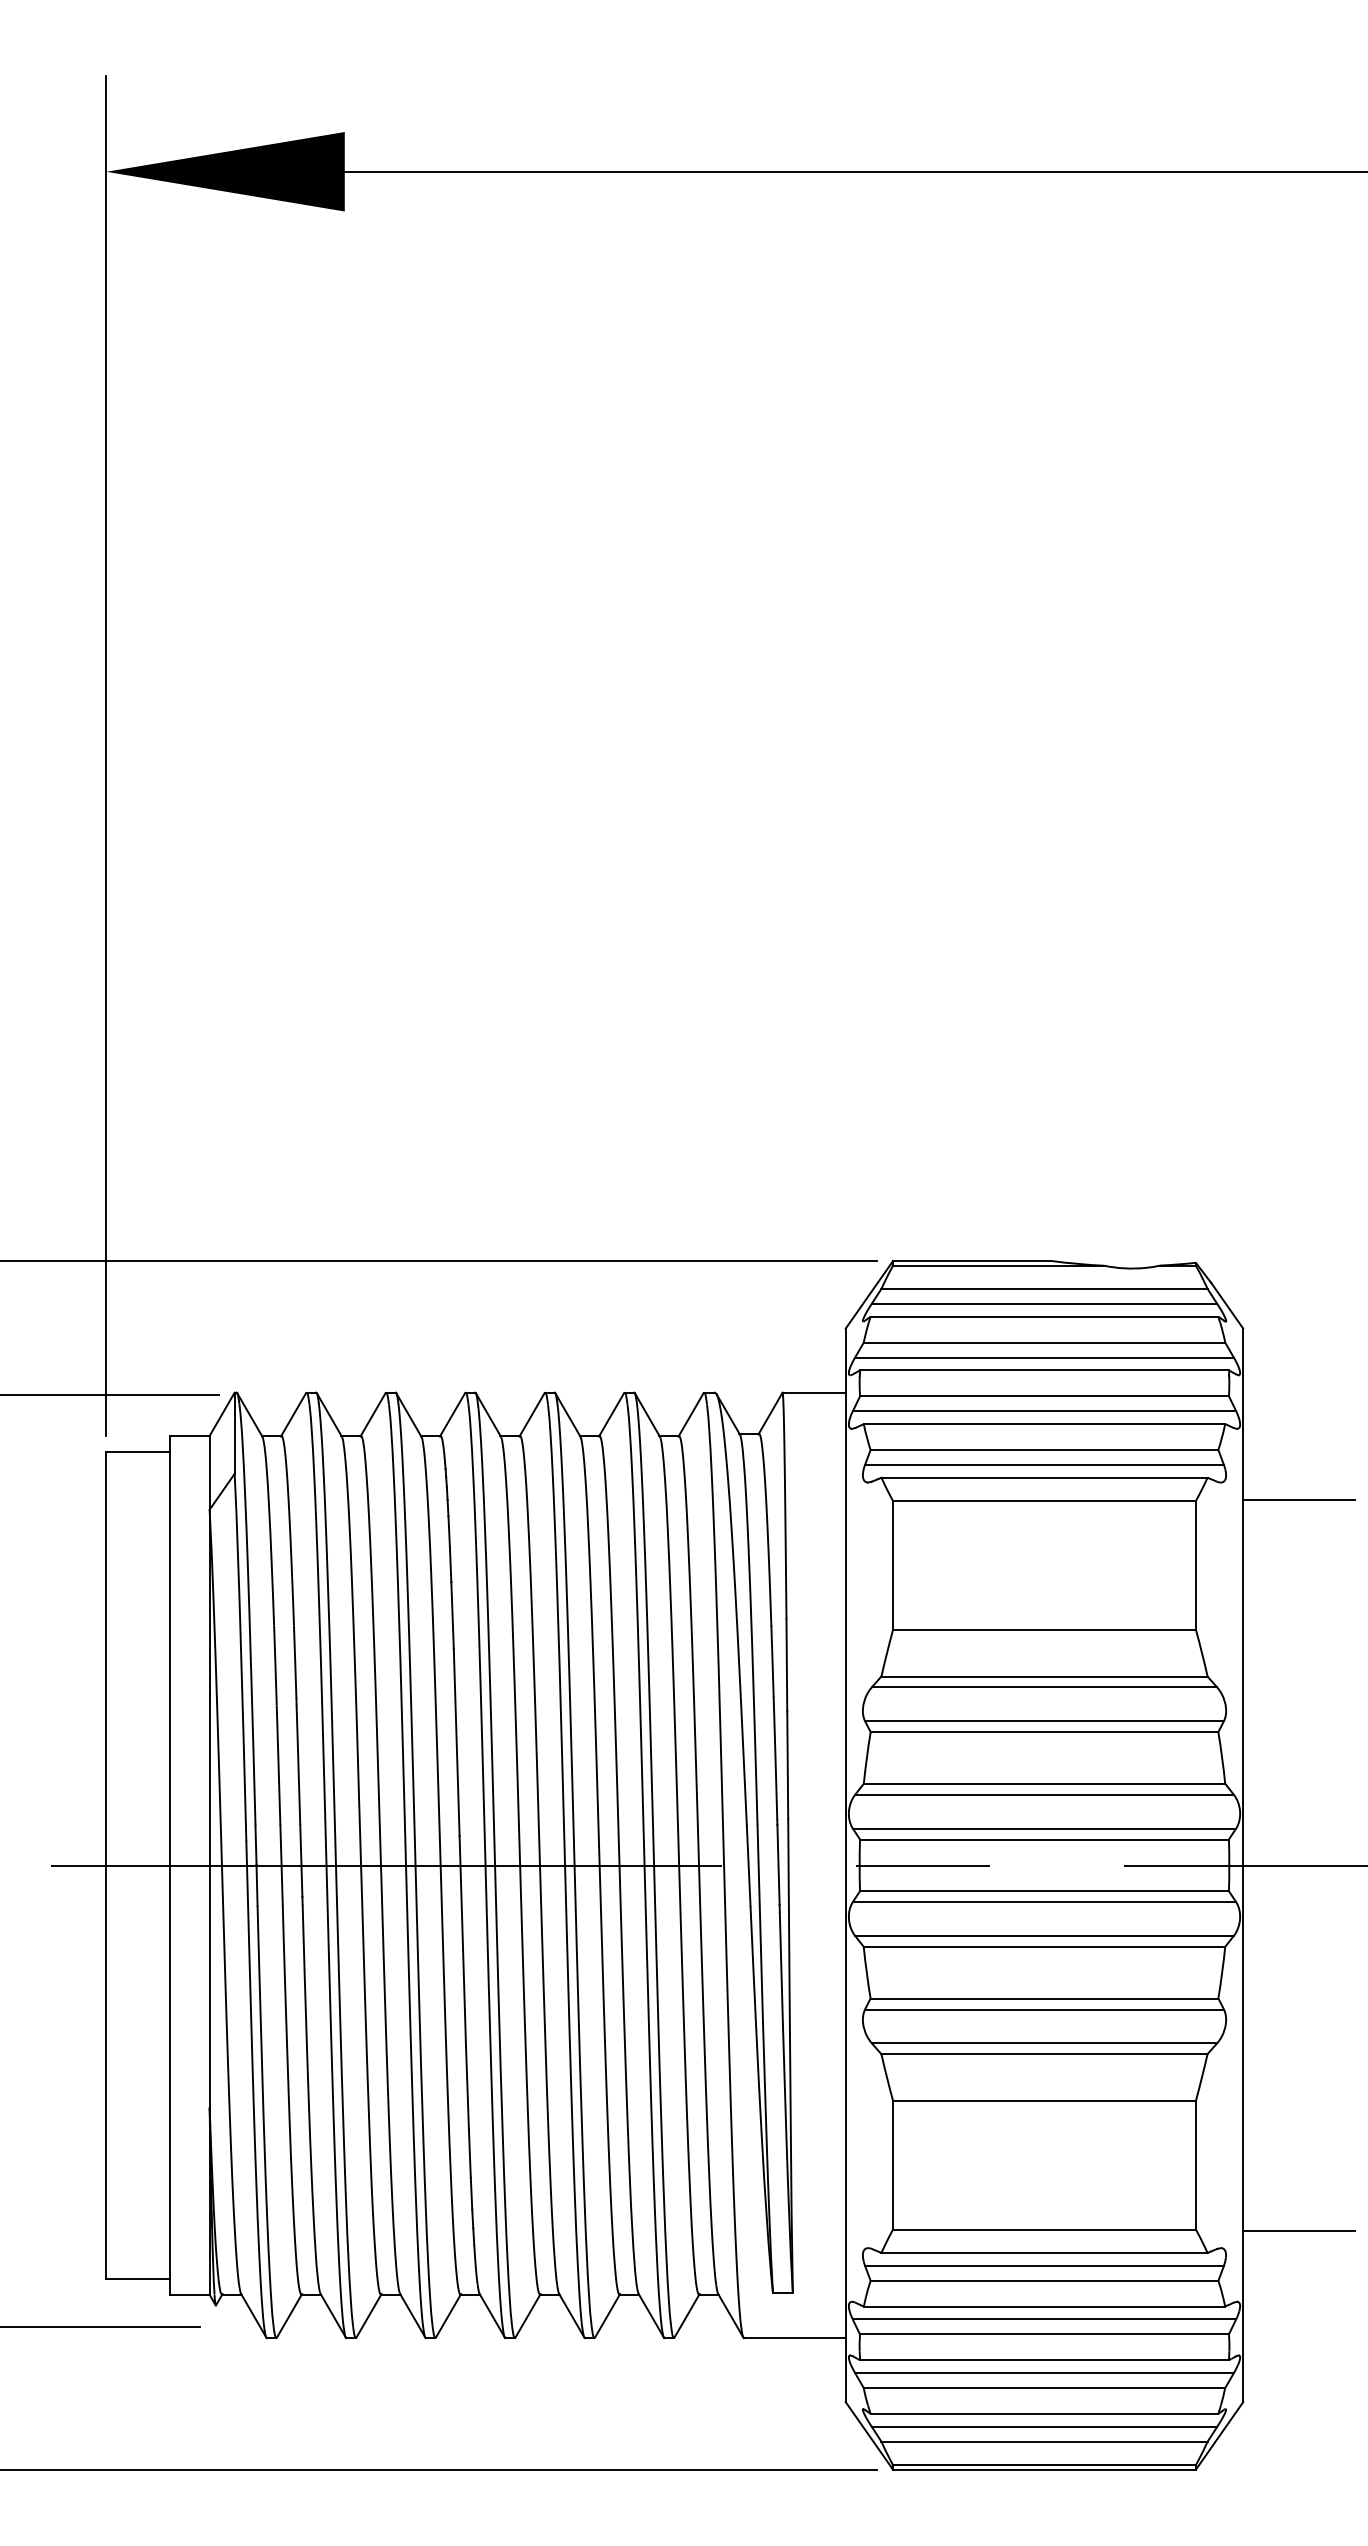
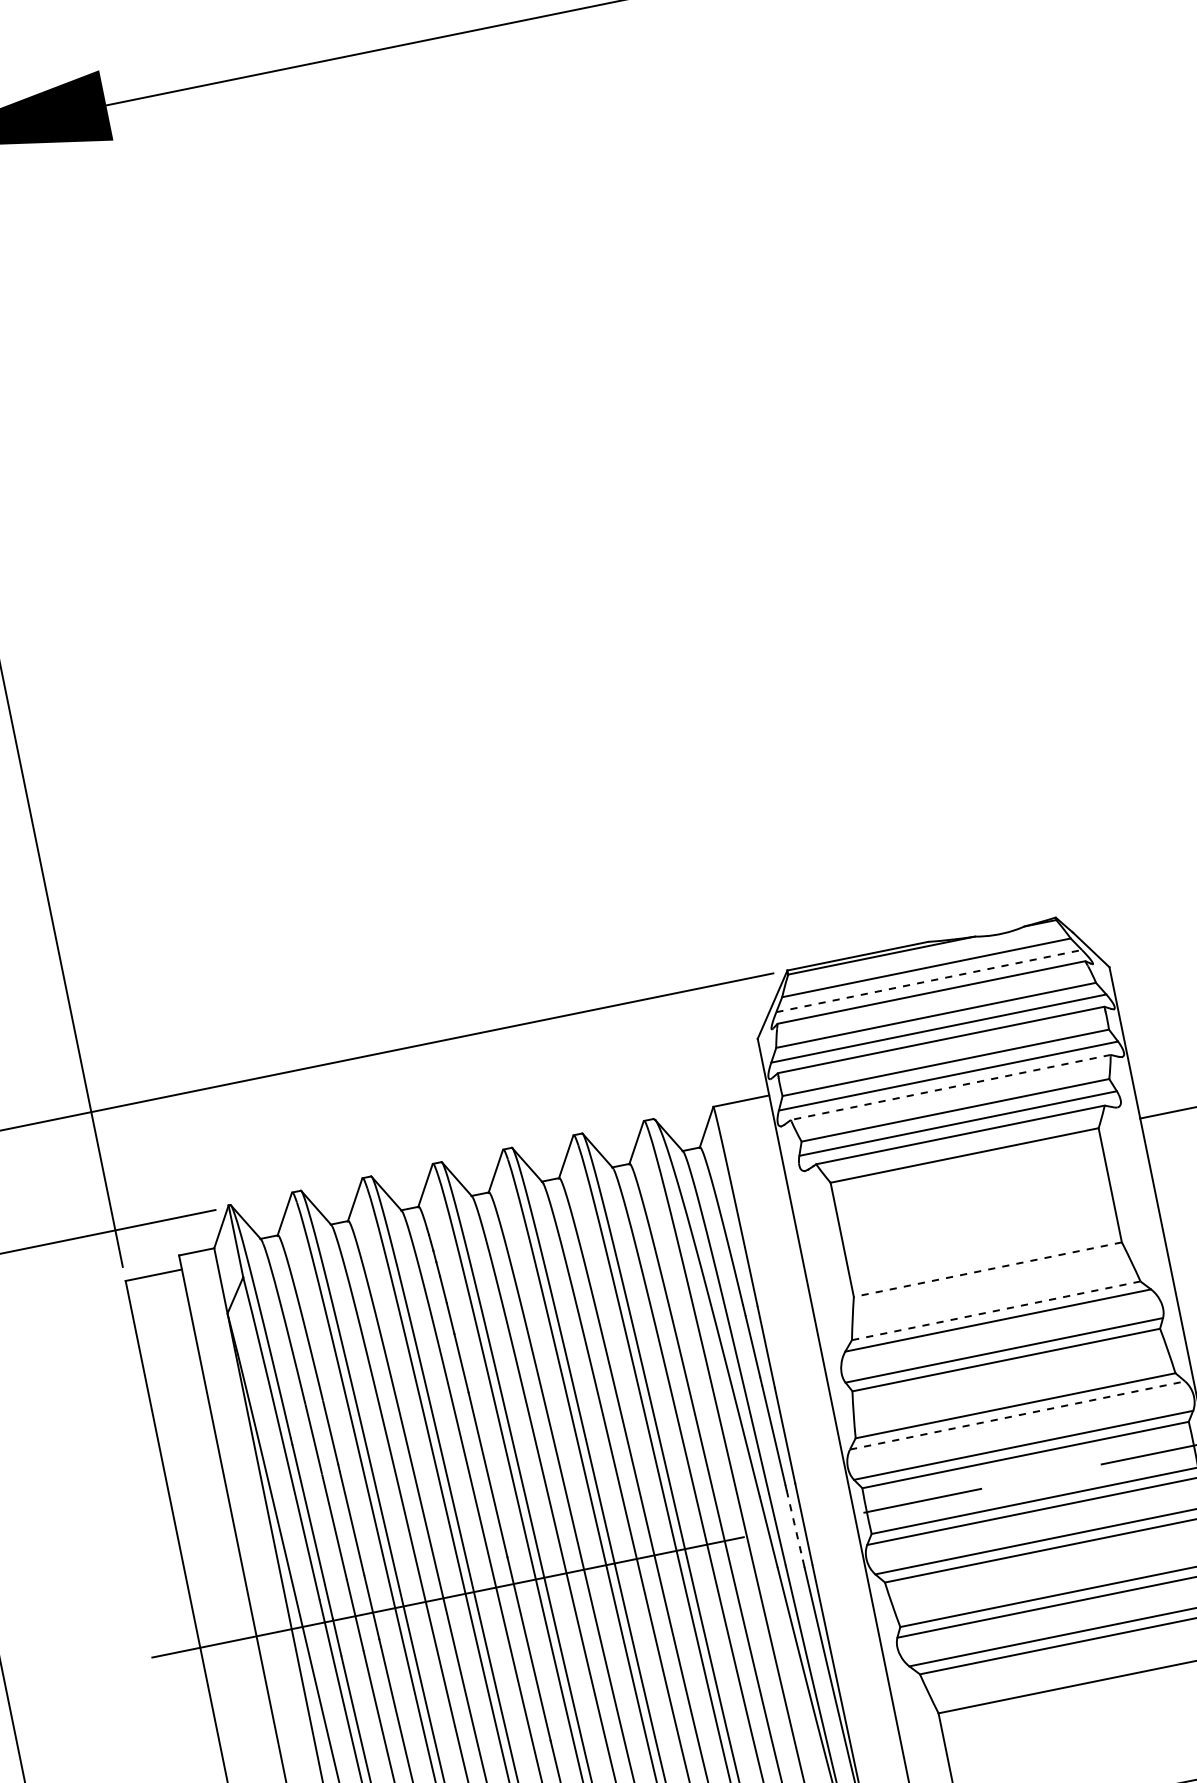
line: (1044, 1303) -> (929, 980), solid -> dashed
line: (1044, 1424) -> (950, 1087), solid -> dashed
line: (1043, 1630) -> (987, 1270), solid -> dashed
line: (1044, 1676) -> (996, 1310), solid -> dashed
line: (1045, 1794) -> (1018, 1415), solid -> dashed
line: (778, 1864) -> (794, 1525), solid -> dashed

